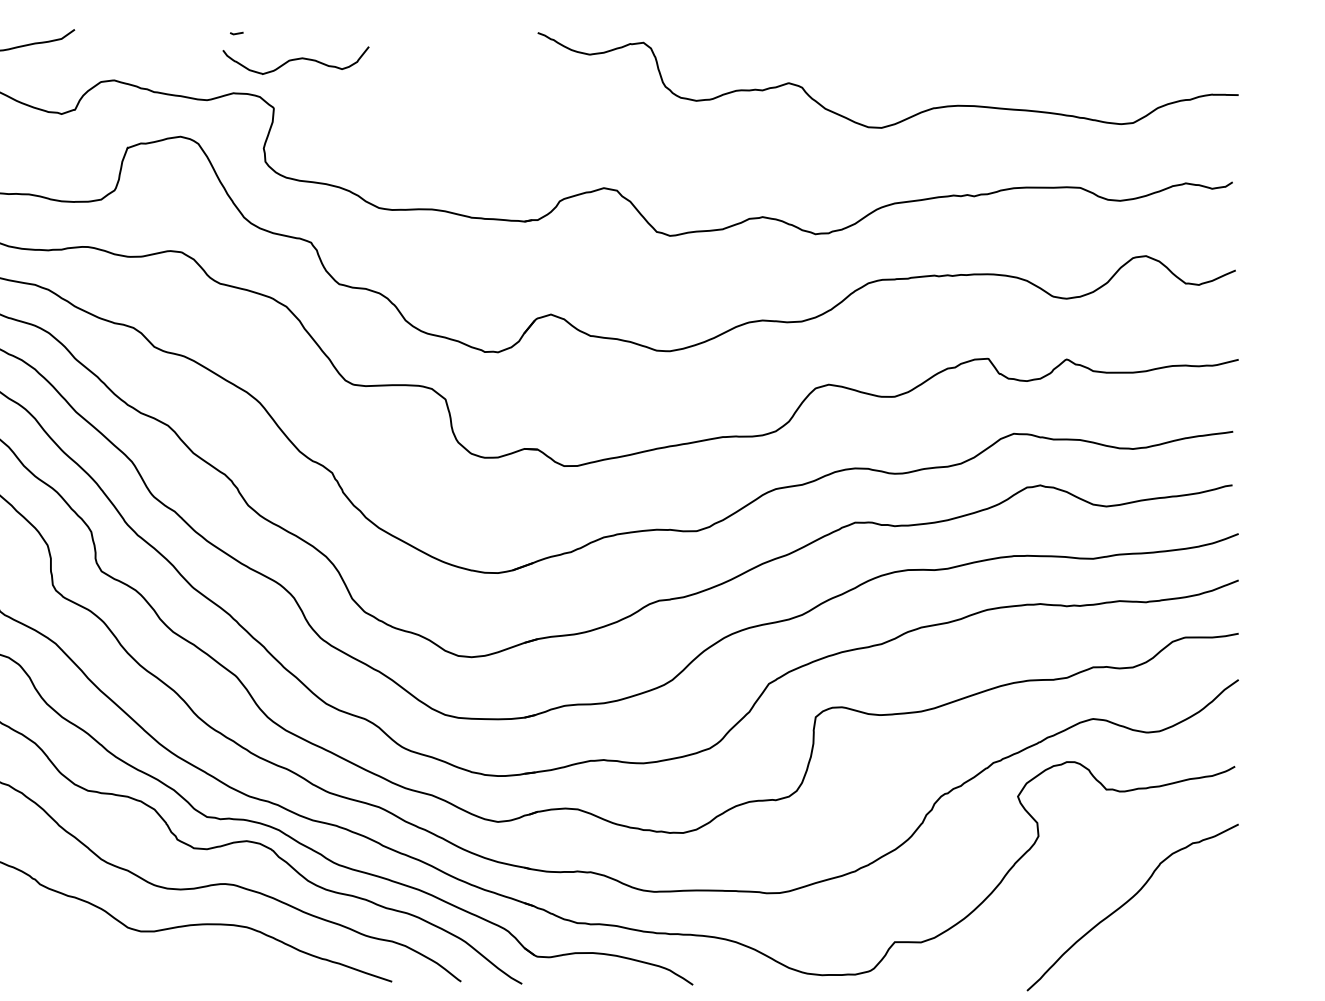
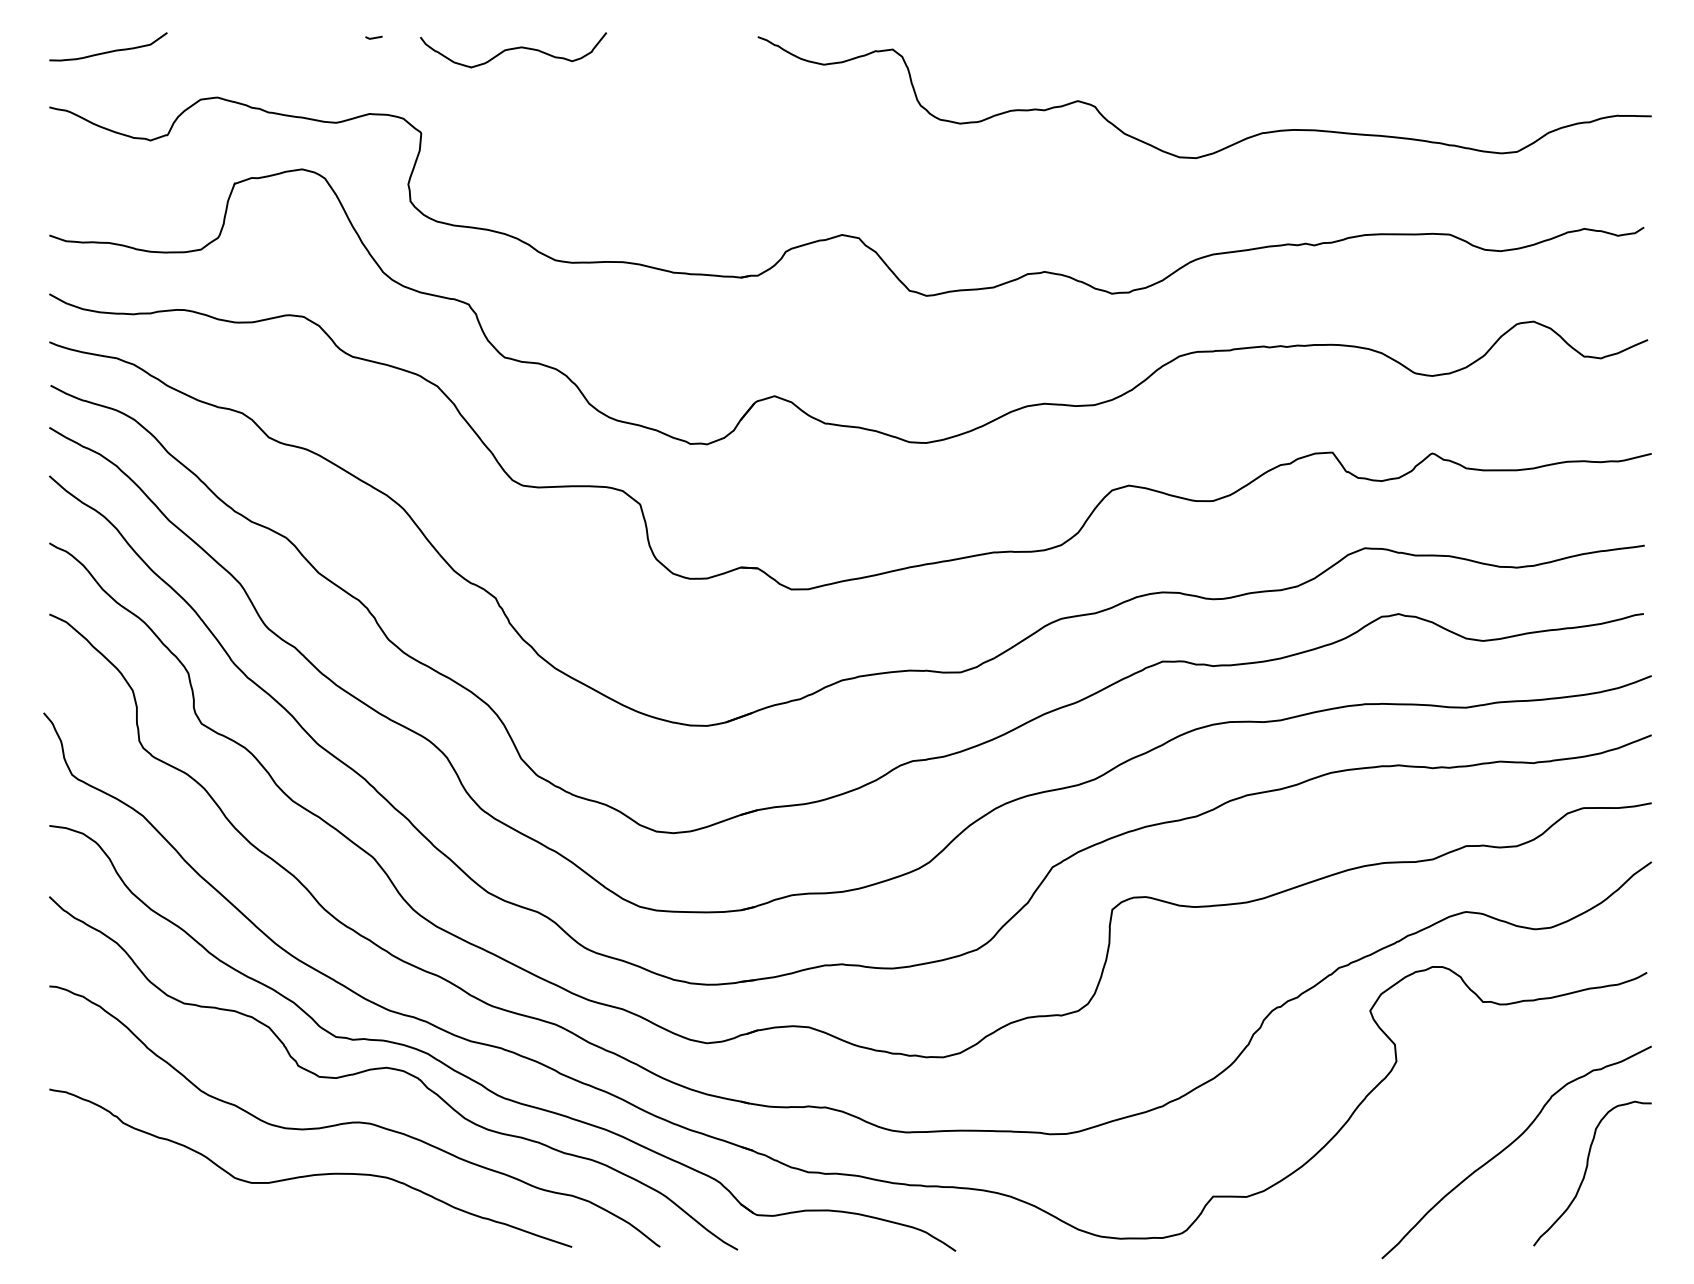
curve: (296, 59) -> (513, 49), moved
curve: (1187, 923) -> (1586, 1172), added

